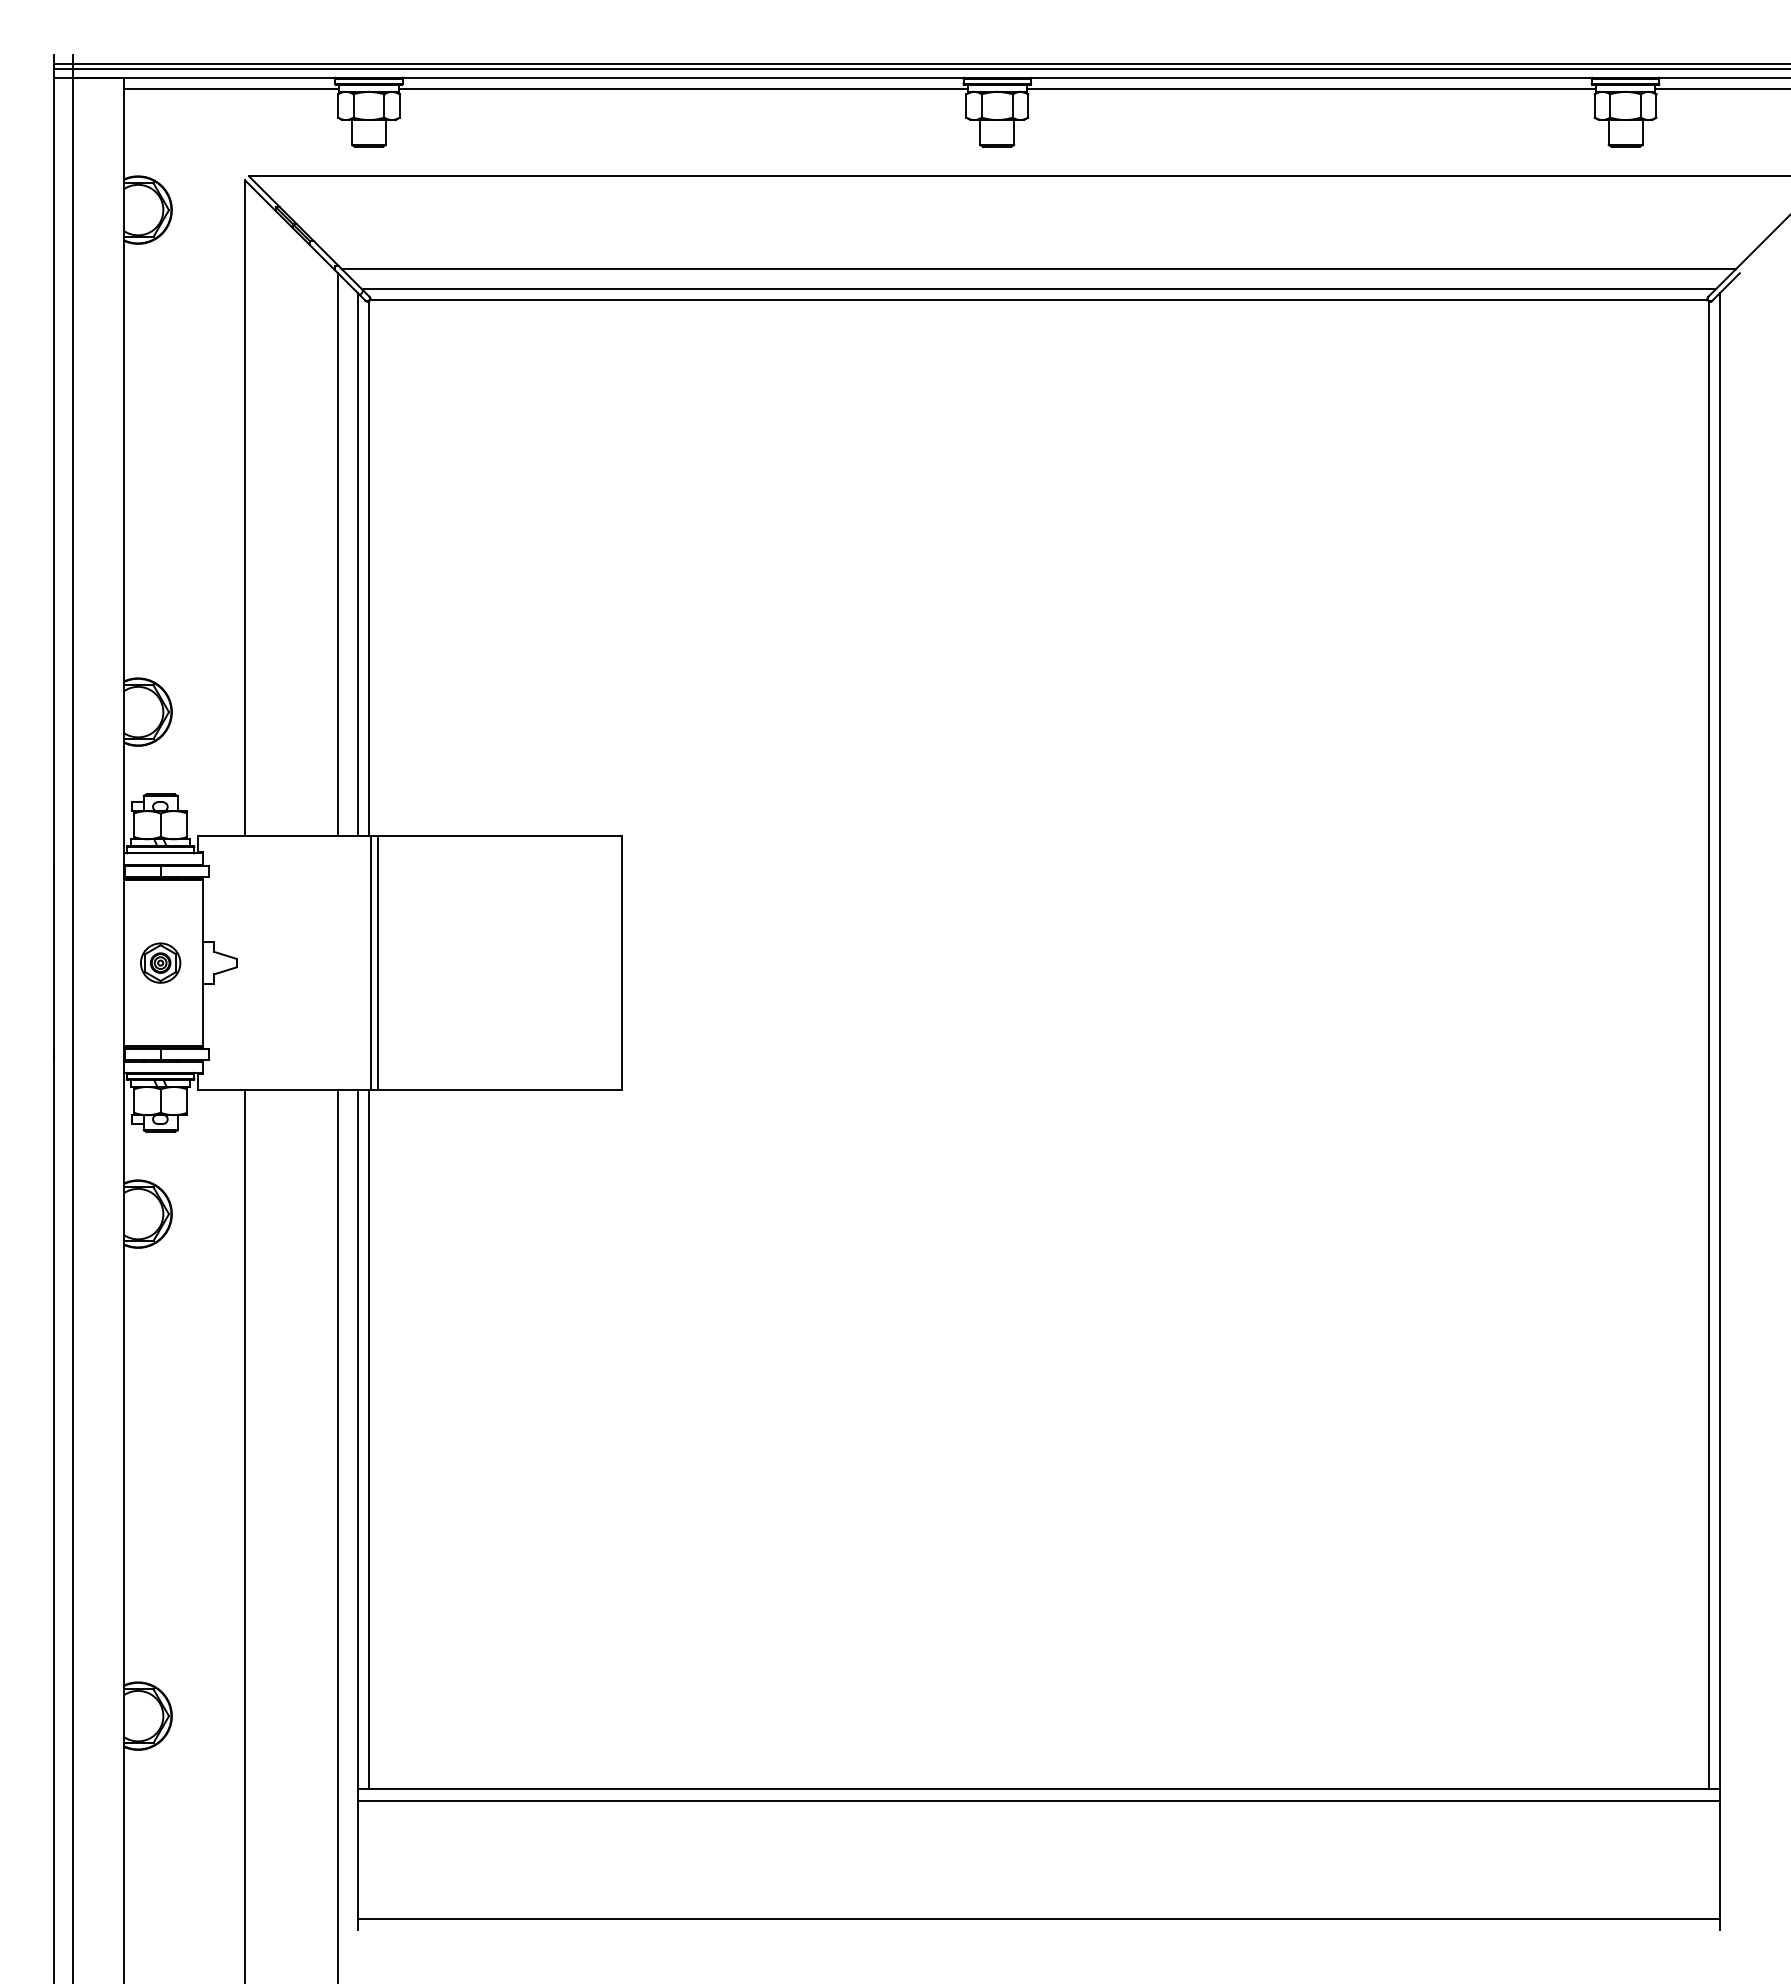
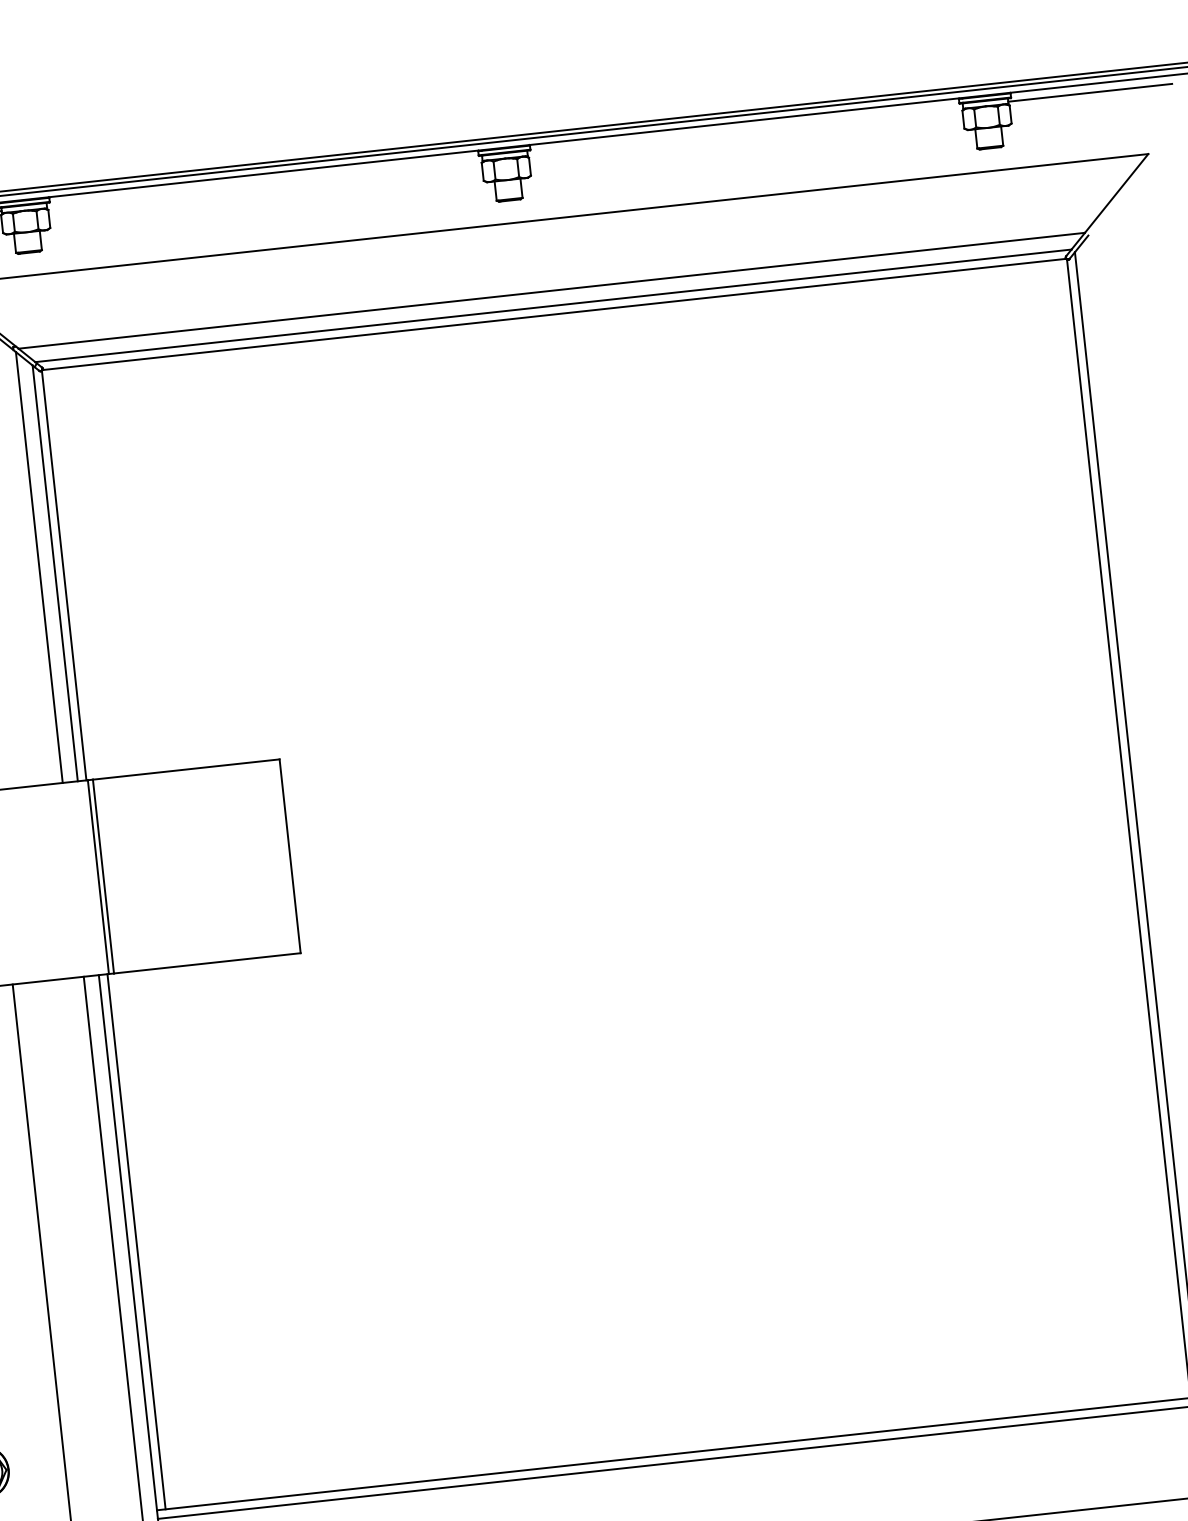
line: (682, 89) -> (264, 182), removed
line: (1311, 89) -> (745, 130), removed

